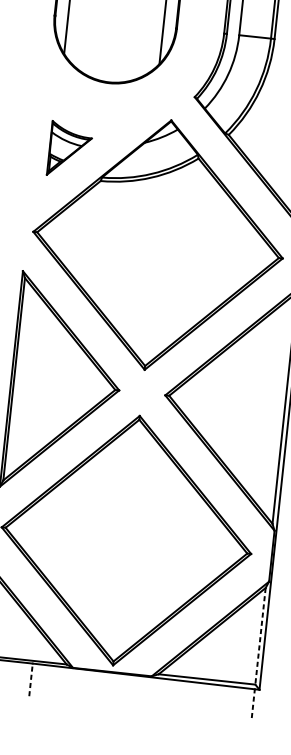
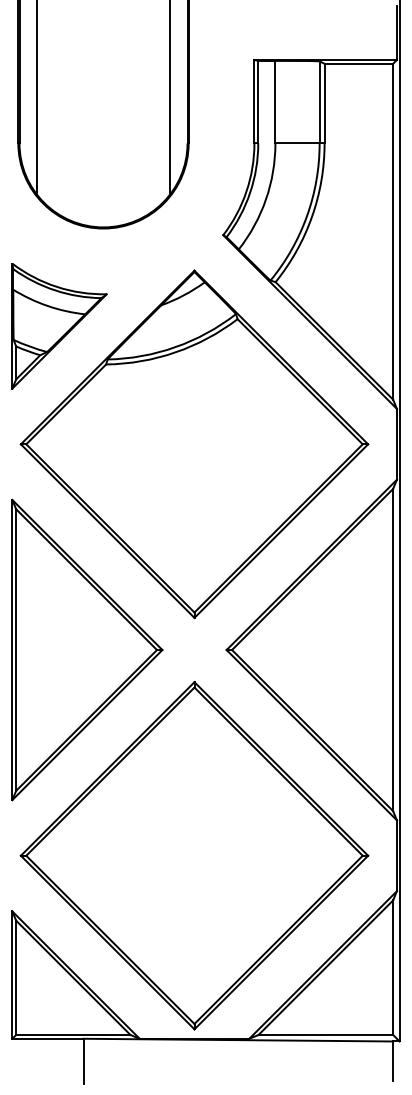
part: (70, 150) -> (59, 326), size x1.67
line: (260, 636) -> (393, 968), dashed -> solid
line: (30, 679) -> (83, 1061), dashed -> solid
line: (253, 703) -> (393, 1061), dashed -> solid

